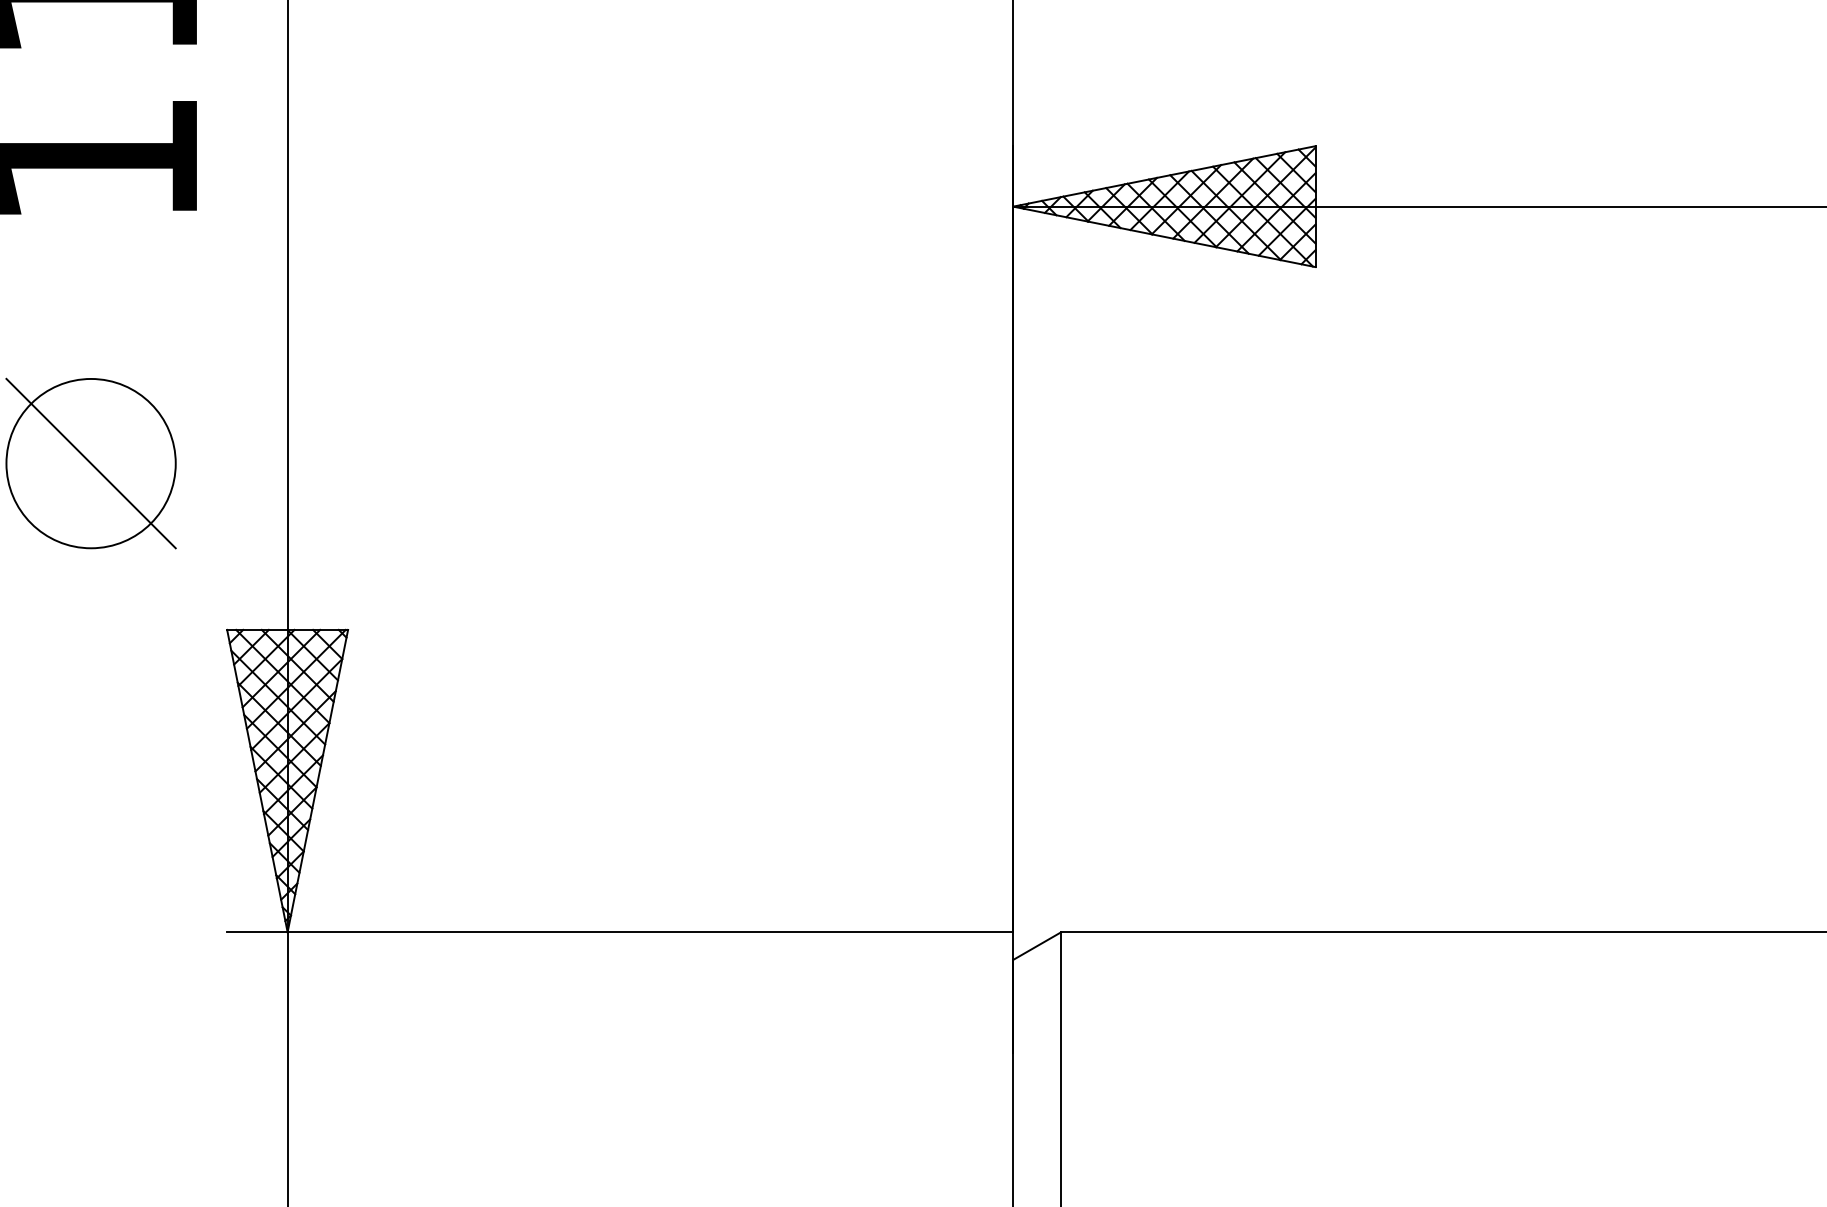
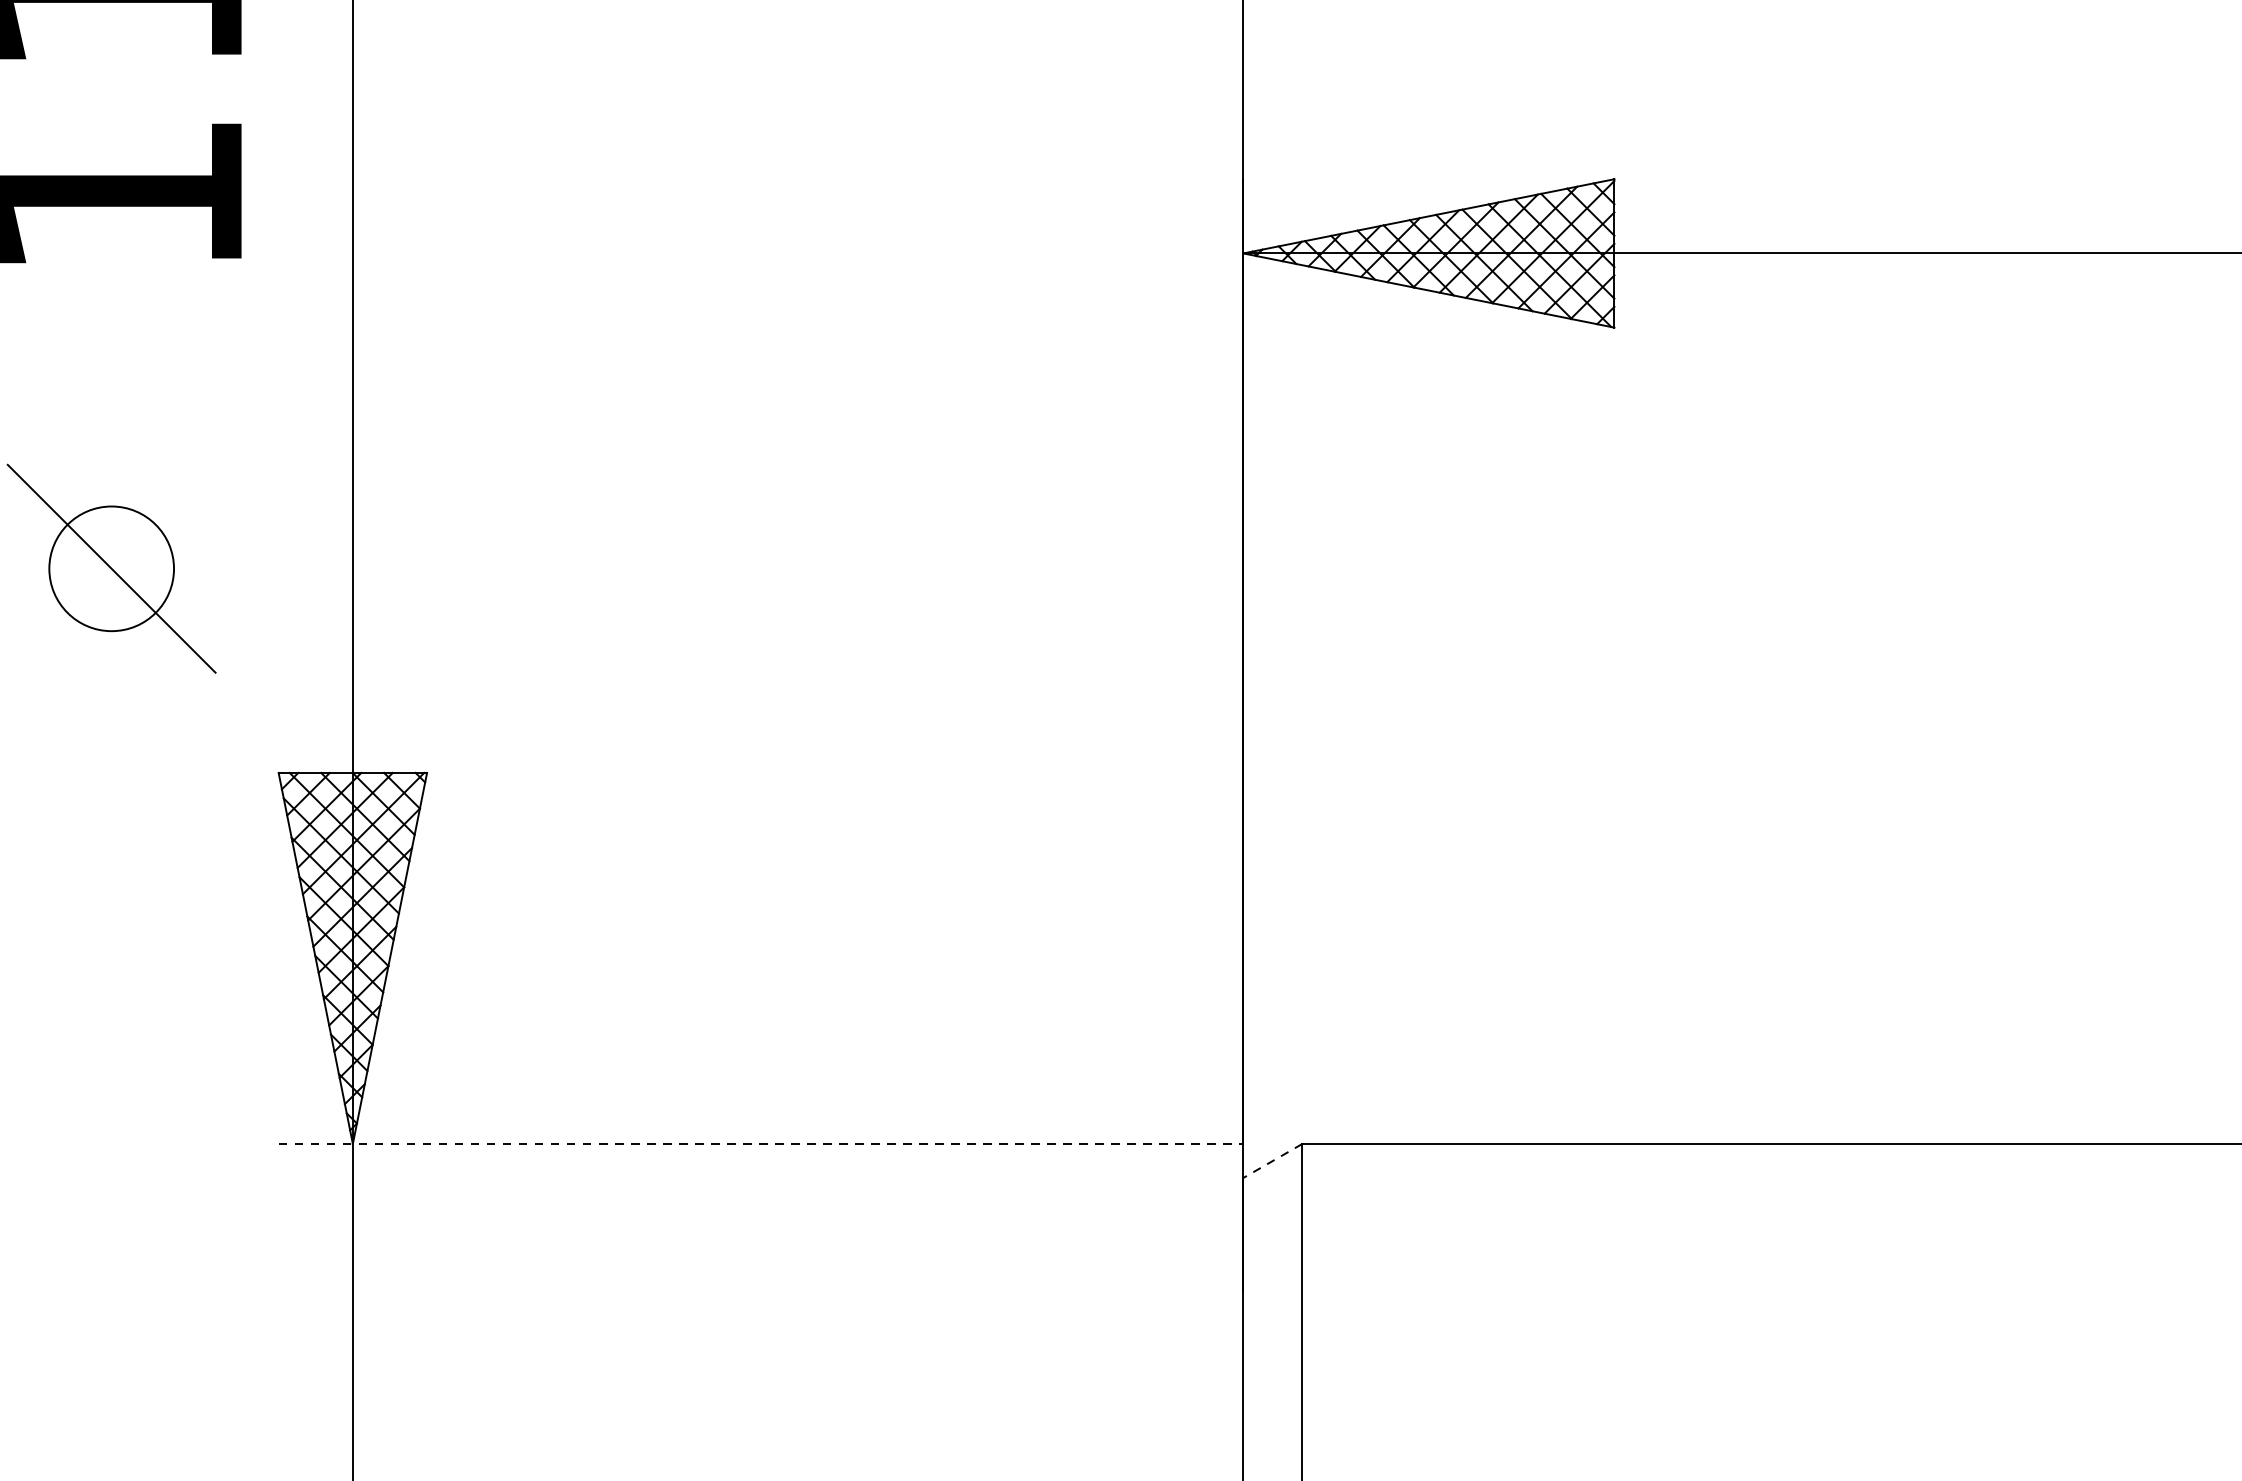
circle: (90, 463) -> (110, 568), size x0.6
line: (620, 932) -> (761, 1144), solid -> dashed
line: (1037, 946) -> (1273, 1161), solid -> dashed

